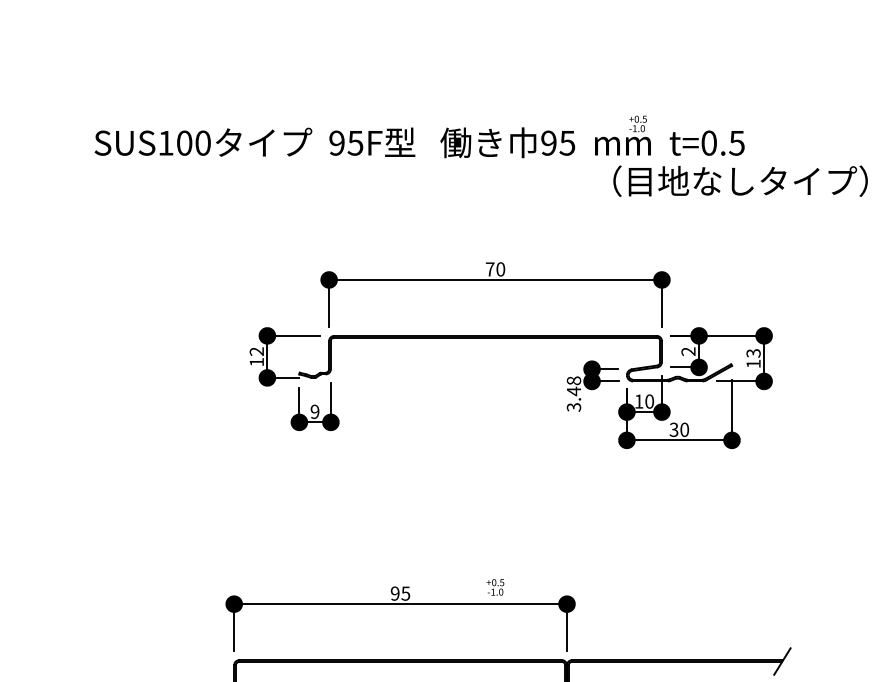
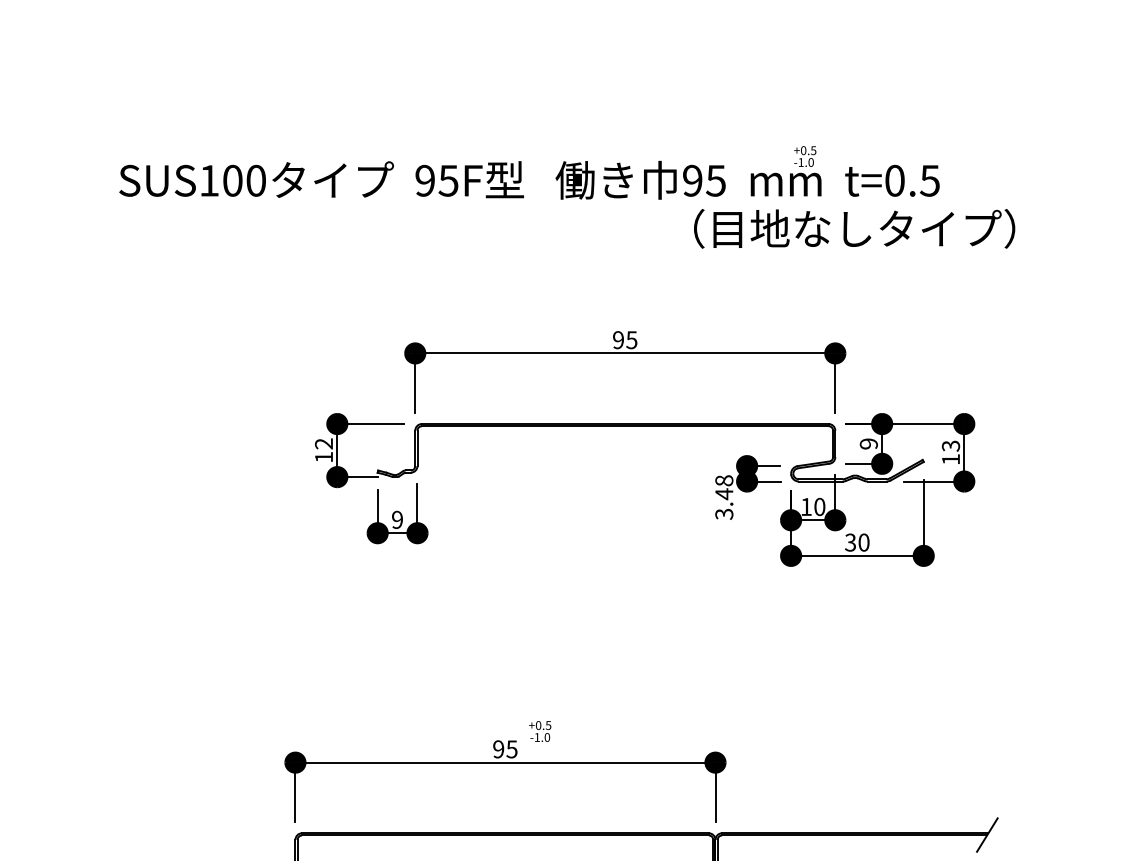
text: (740, 180) -> (854, 228), moved
text: (495, 269) -> (625, 340), 70 -> 95
text: (688, 351) -> (868, 443), 2 -> 9
text: (495, 587) -> (540, 731), moved

